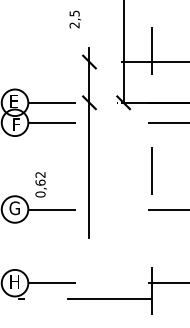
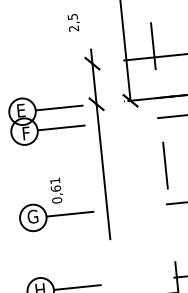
text: (40, 174) -> (55, 180), 0,62 -> 0,61

